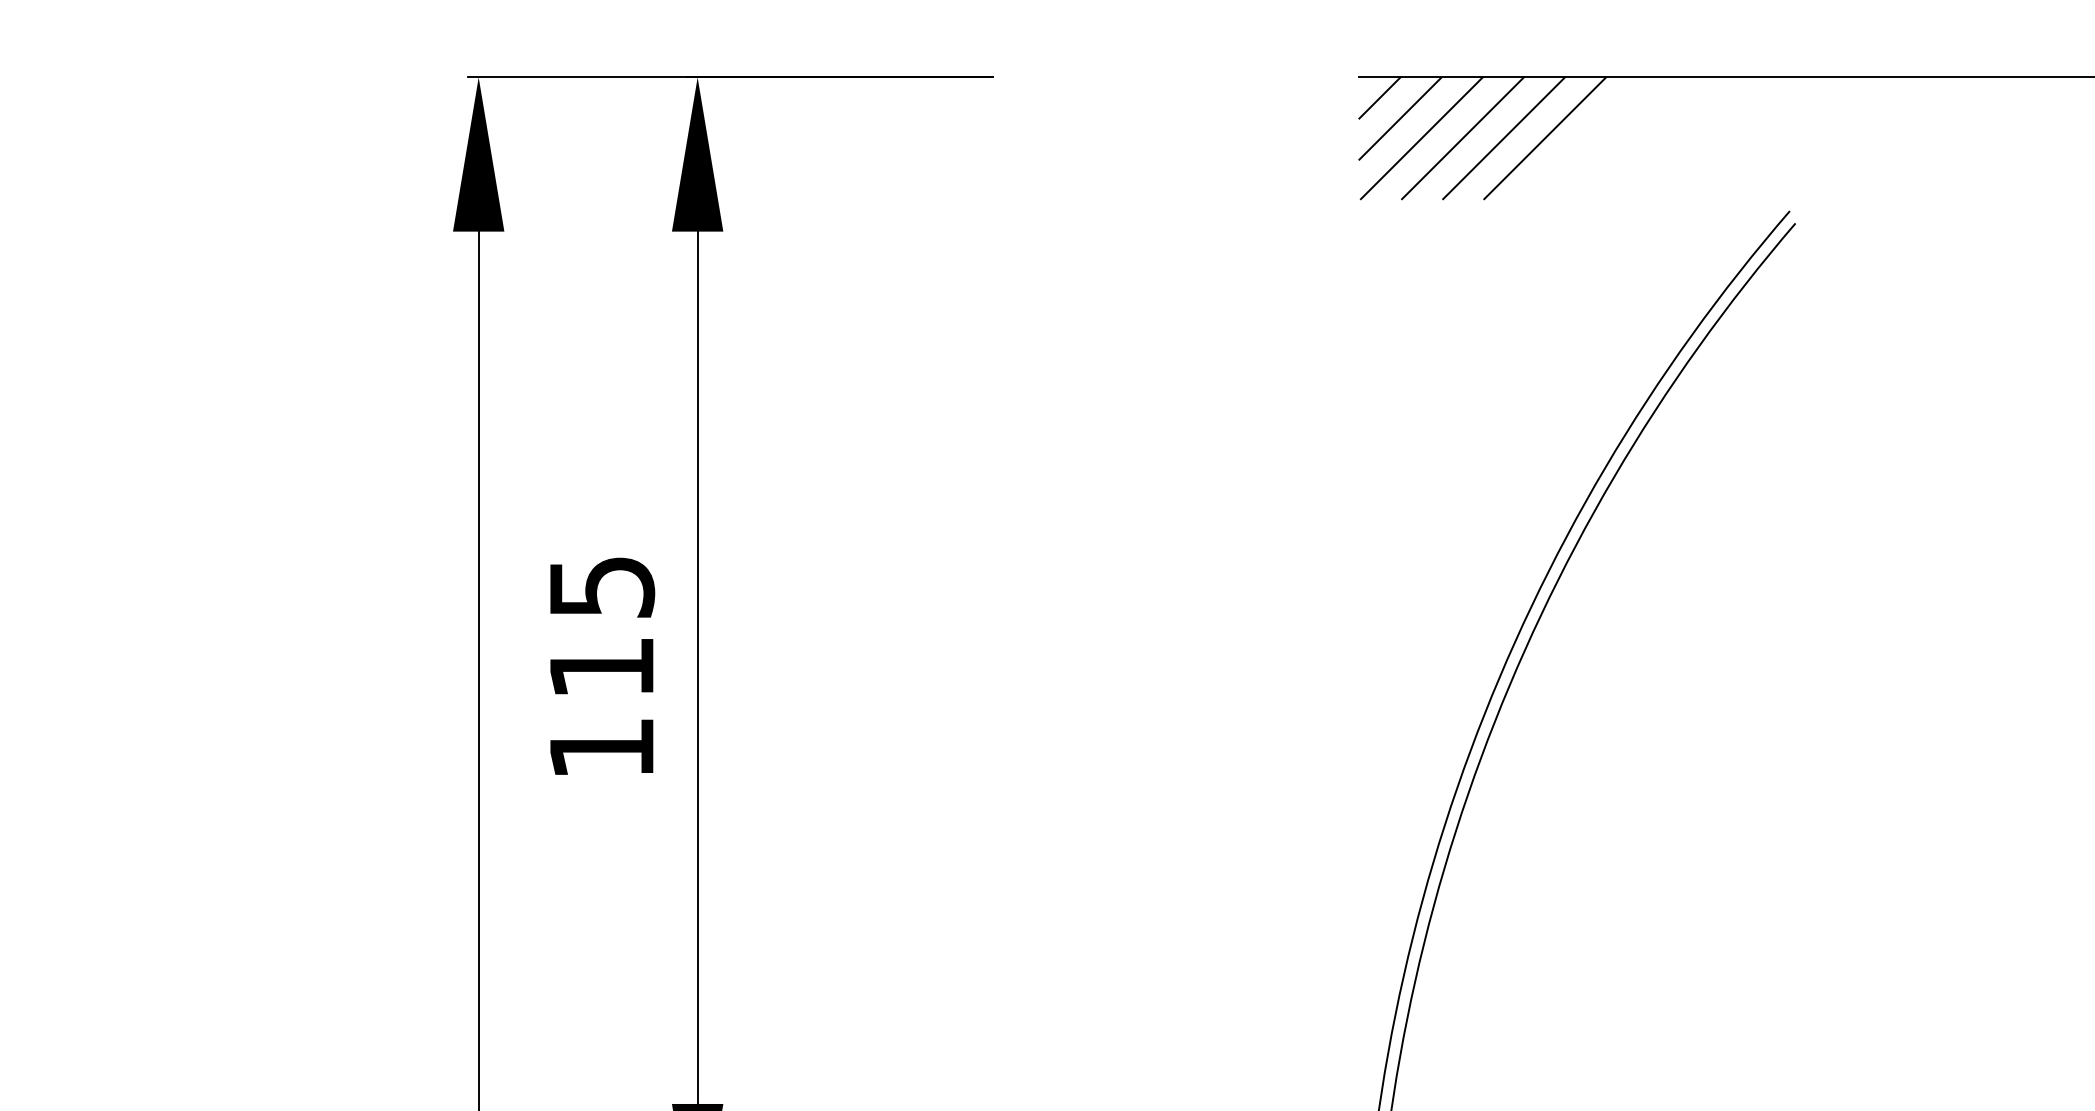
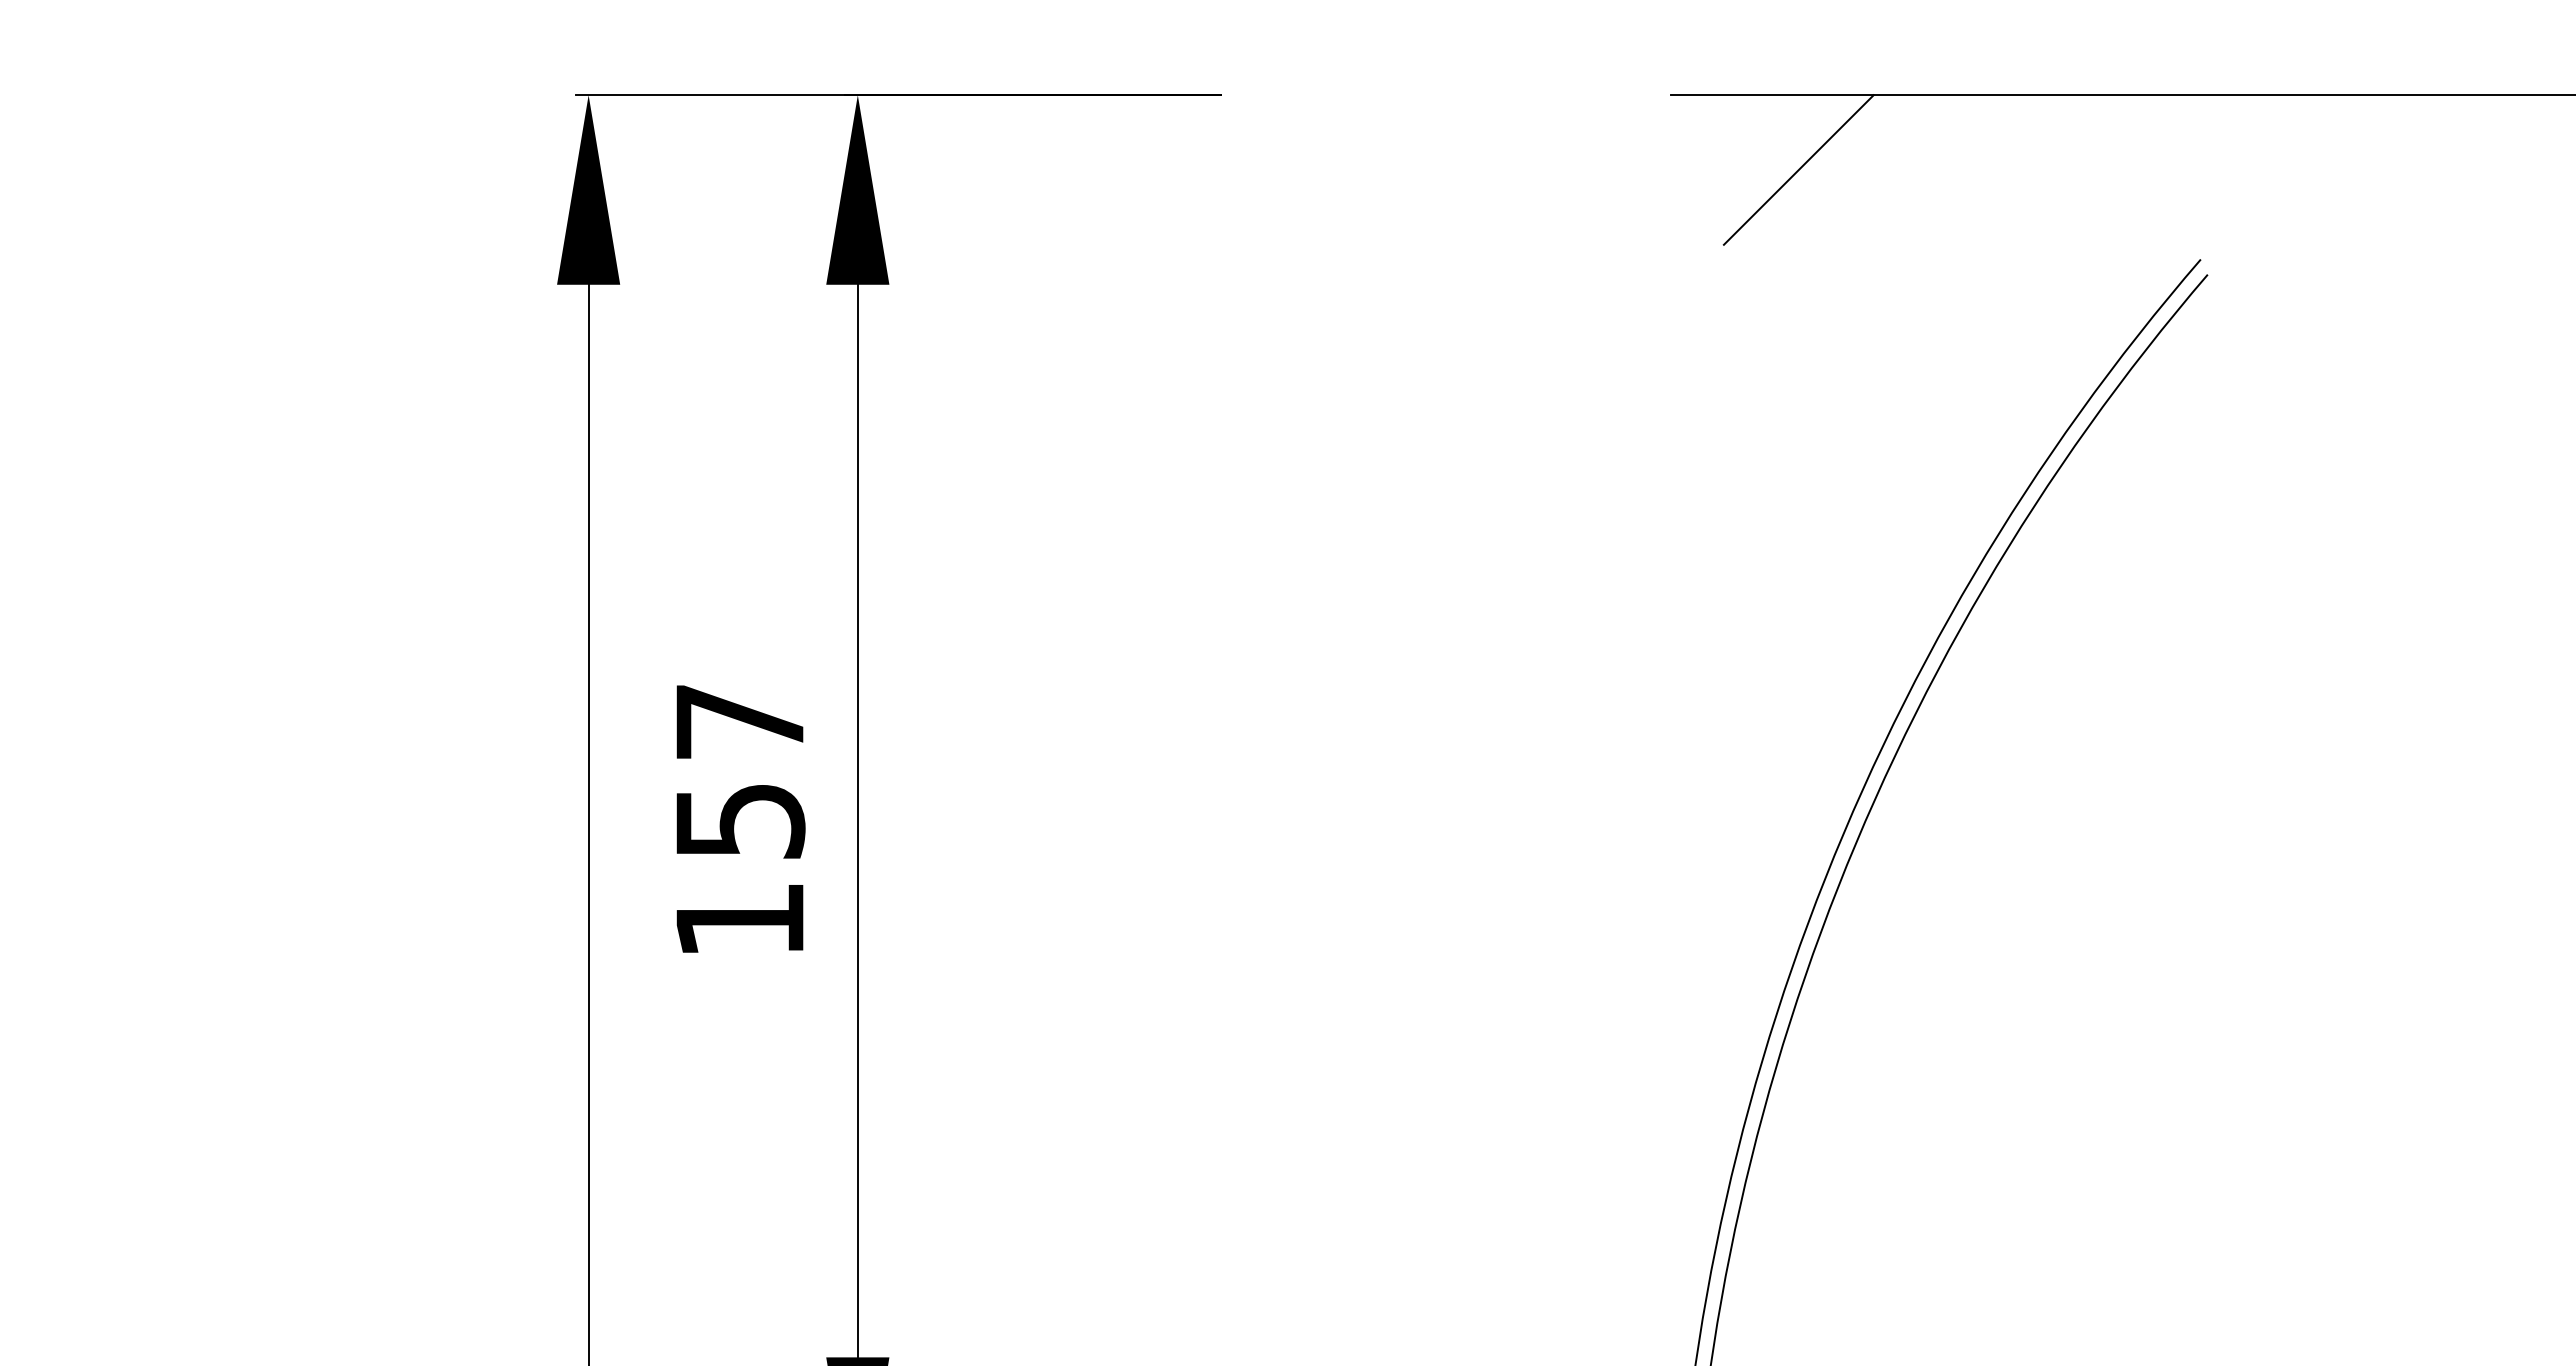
line: (1379, 98) -> (1696, 120), removed
line: (1400, 118) -> (1721, 145), removed
line: (1422, 137) -> (1748, 169), removed
line: (1504, 137) -> (1849, 169), removed
line: (1544, 137) -> (1899, 169), removed
text: (602, 627) -> (740, 771), 115 -> 157

